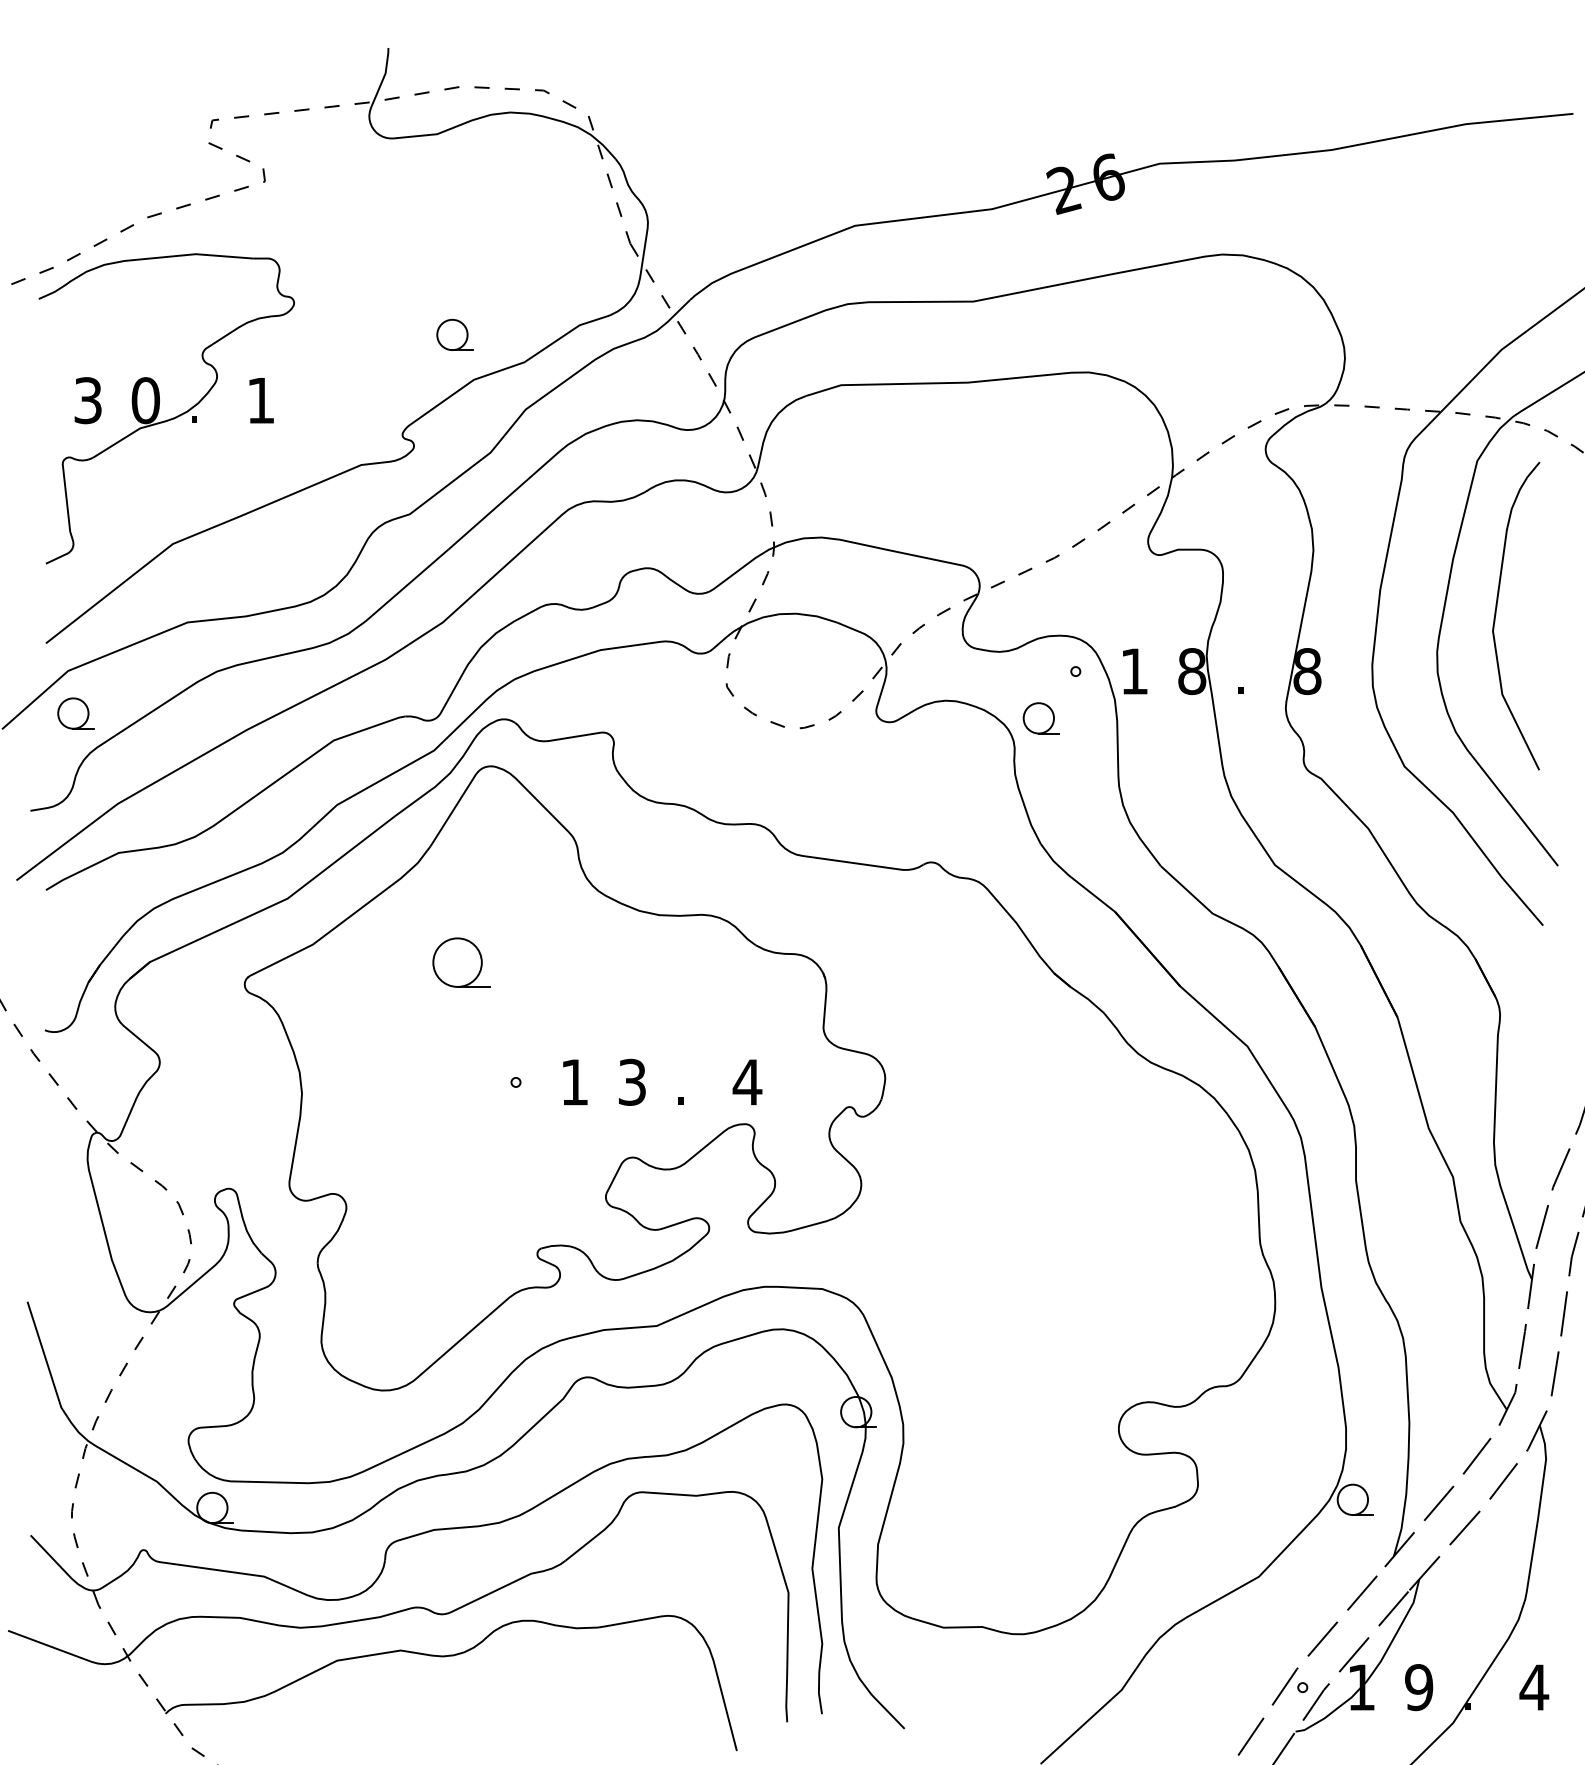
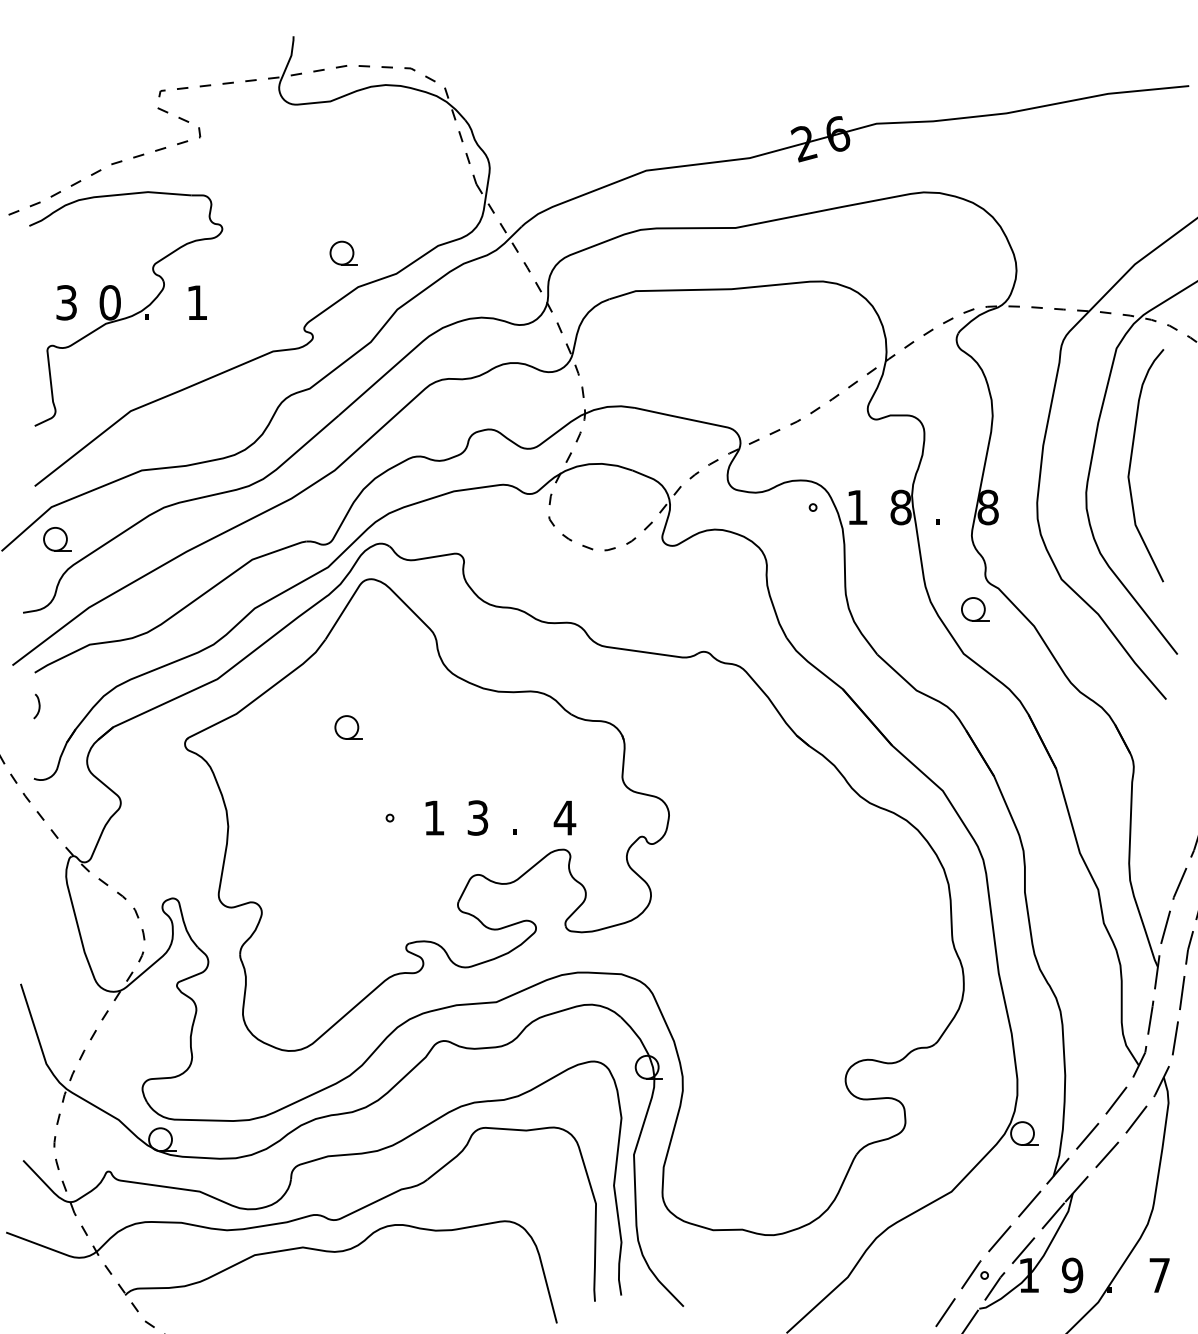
part: (1040, 718) -> (974, 609), moved
curve: (51, 934) -> (38, 706), added
part: (460, 962) -> (348, 727), size x0.62
text: (1534, 1687) -> (1159, 1275), 4 -> 7

